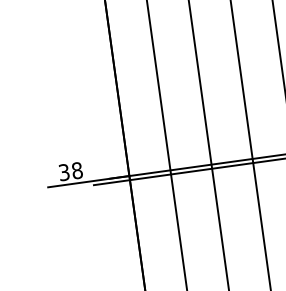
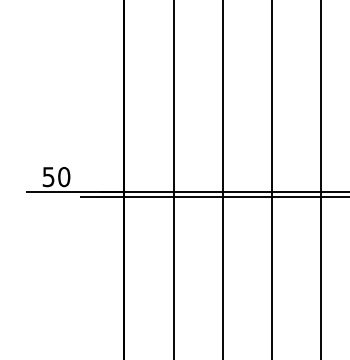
text: (70, 171) -> (56, 176), 38 -> 50

